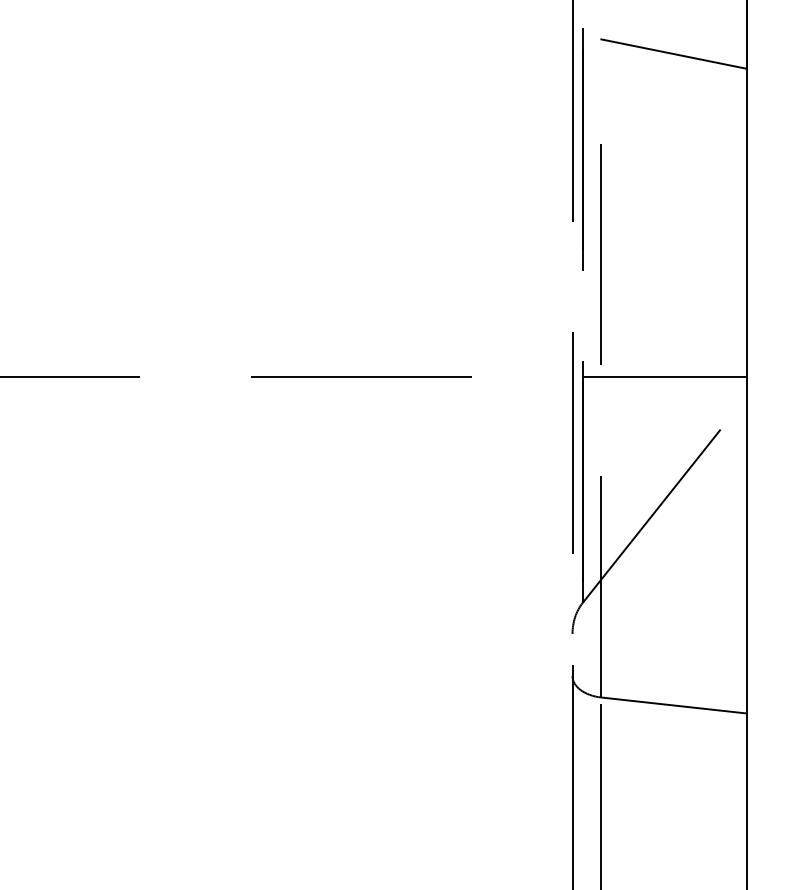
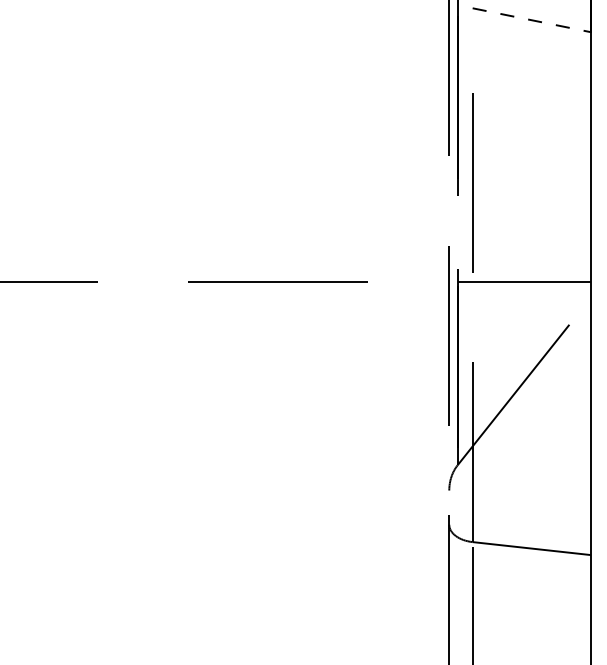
line: (674, 54) -> (532, 20), solid -> dashed

